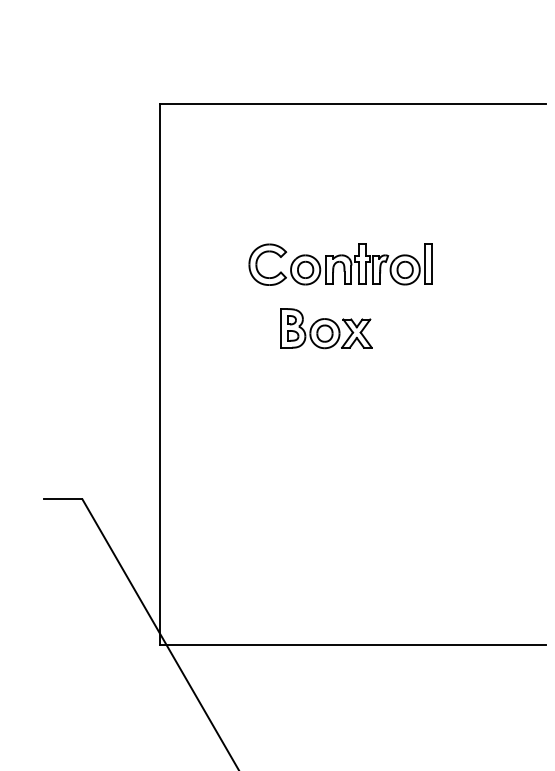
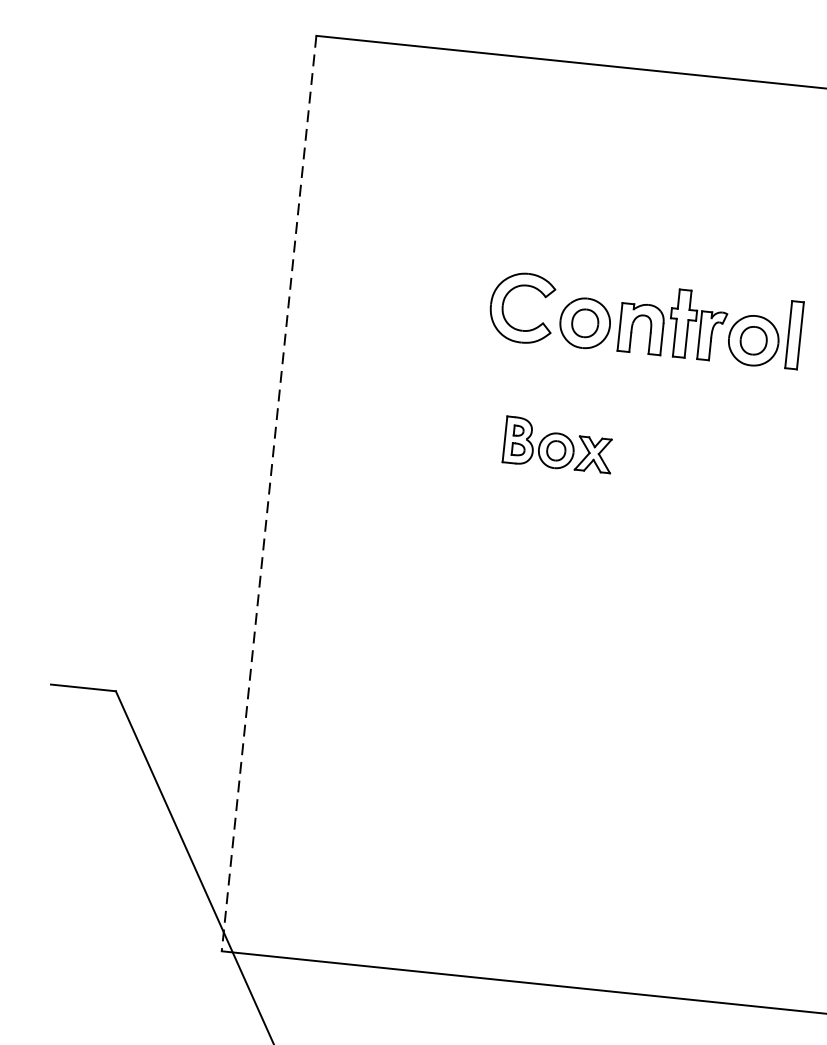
part: (340, 264) -> (645, 320), moved
part: (326, 328) -> (558, 444), size x0.7
line: (160, 375) -> (269, 495), solid -> dashed

